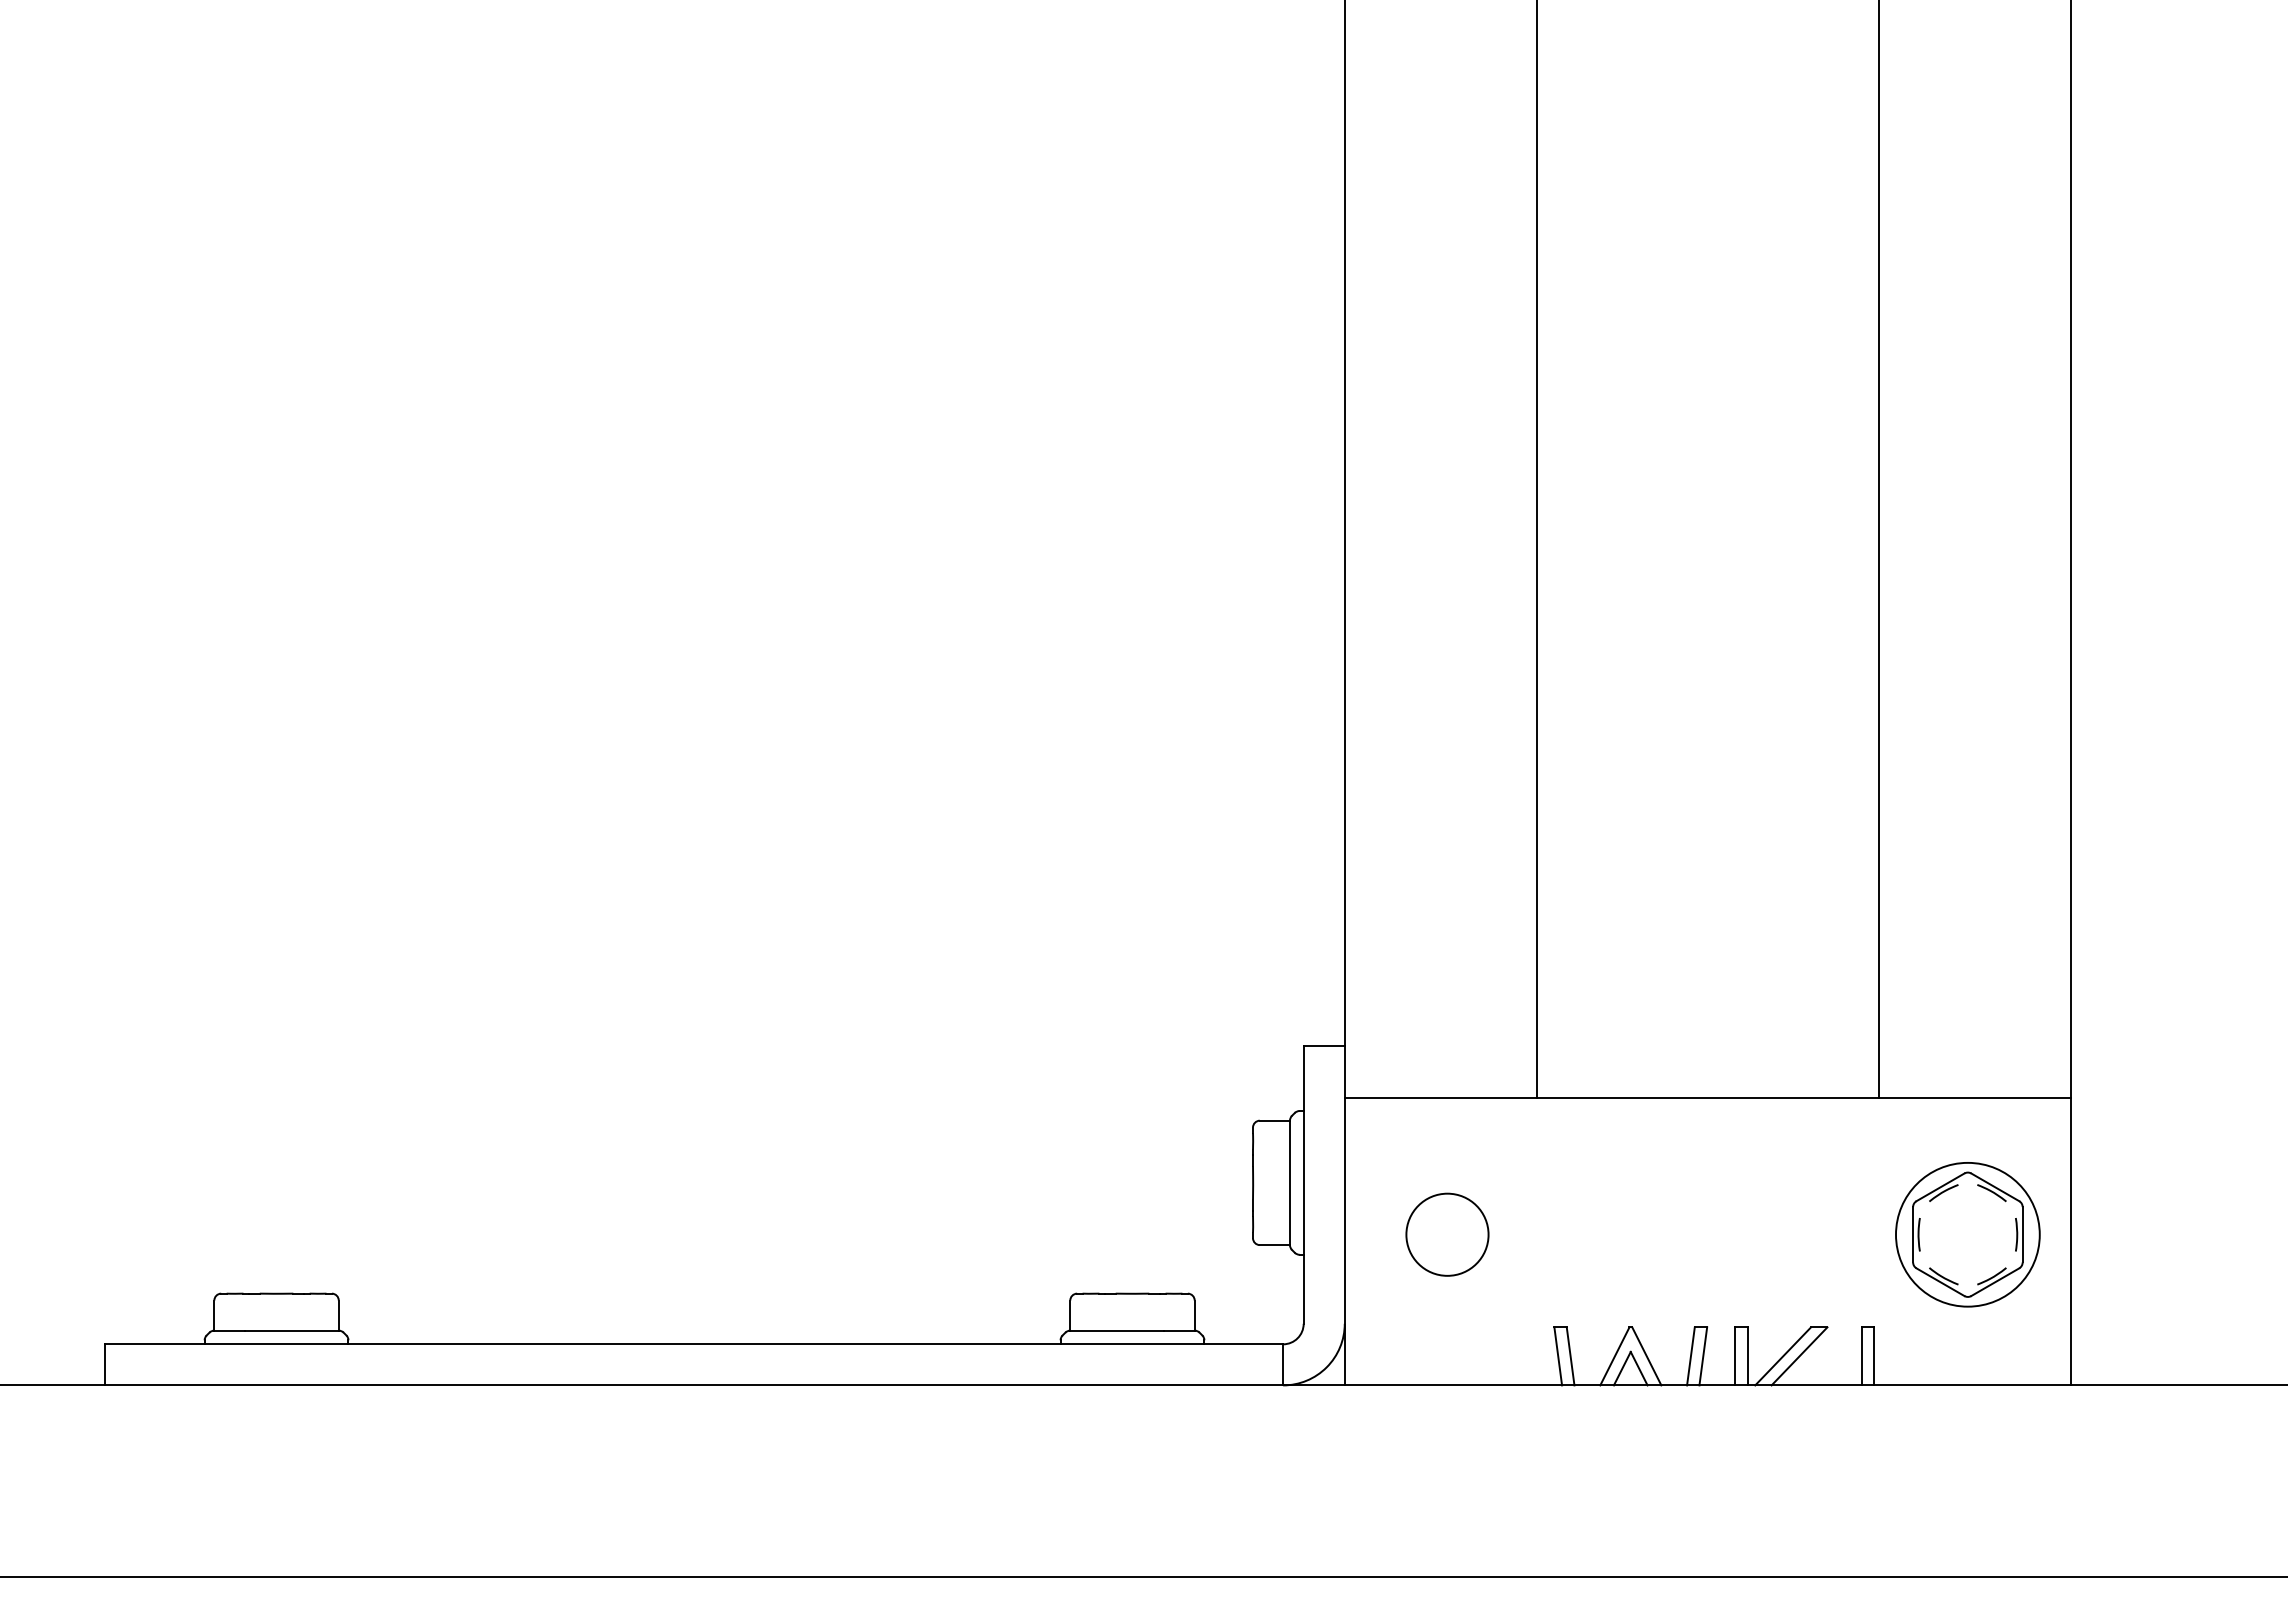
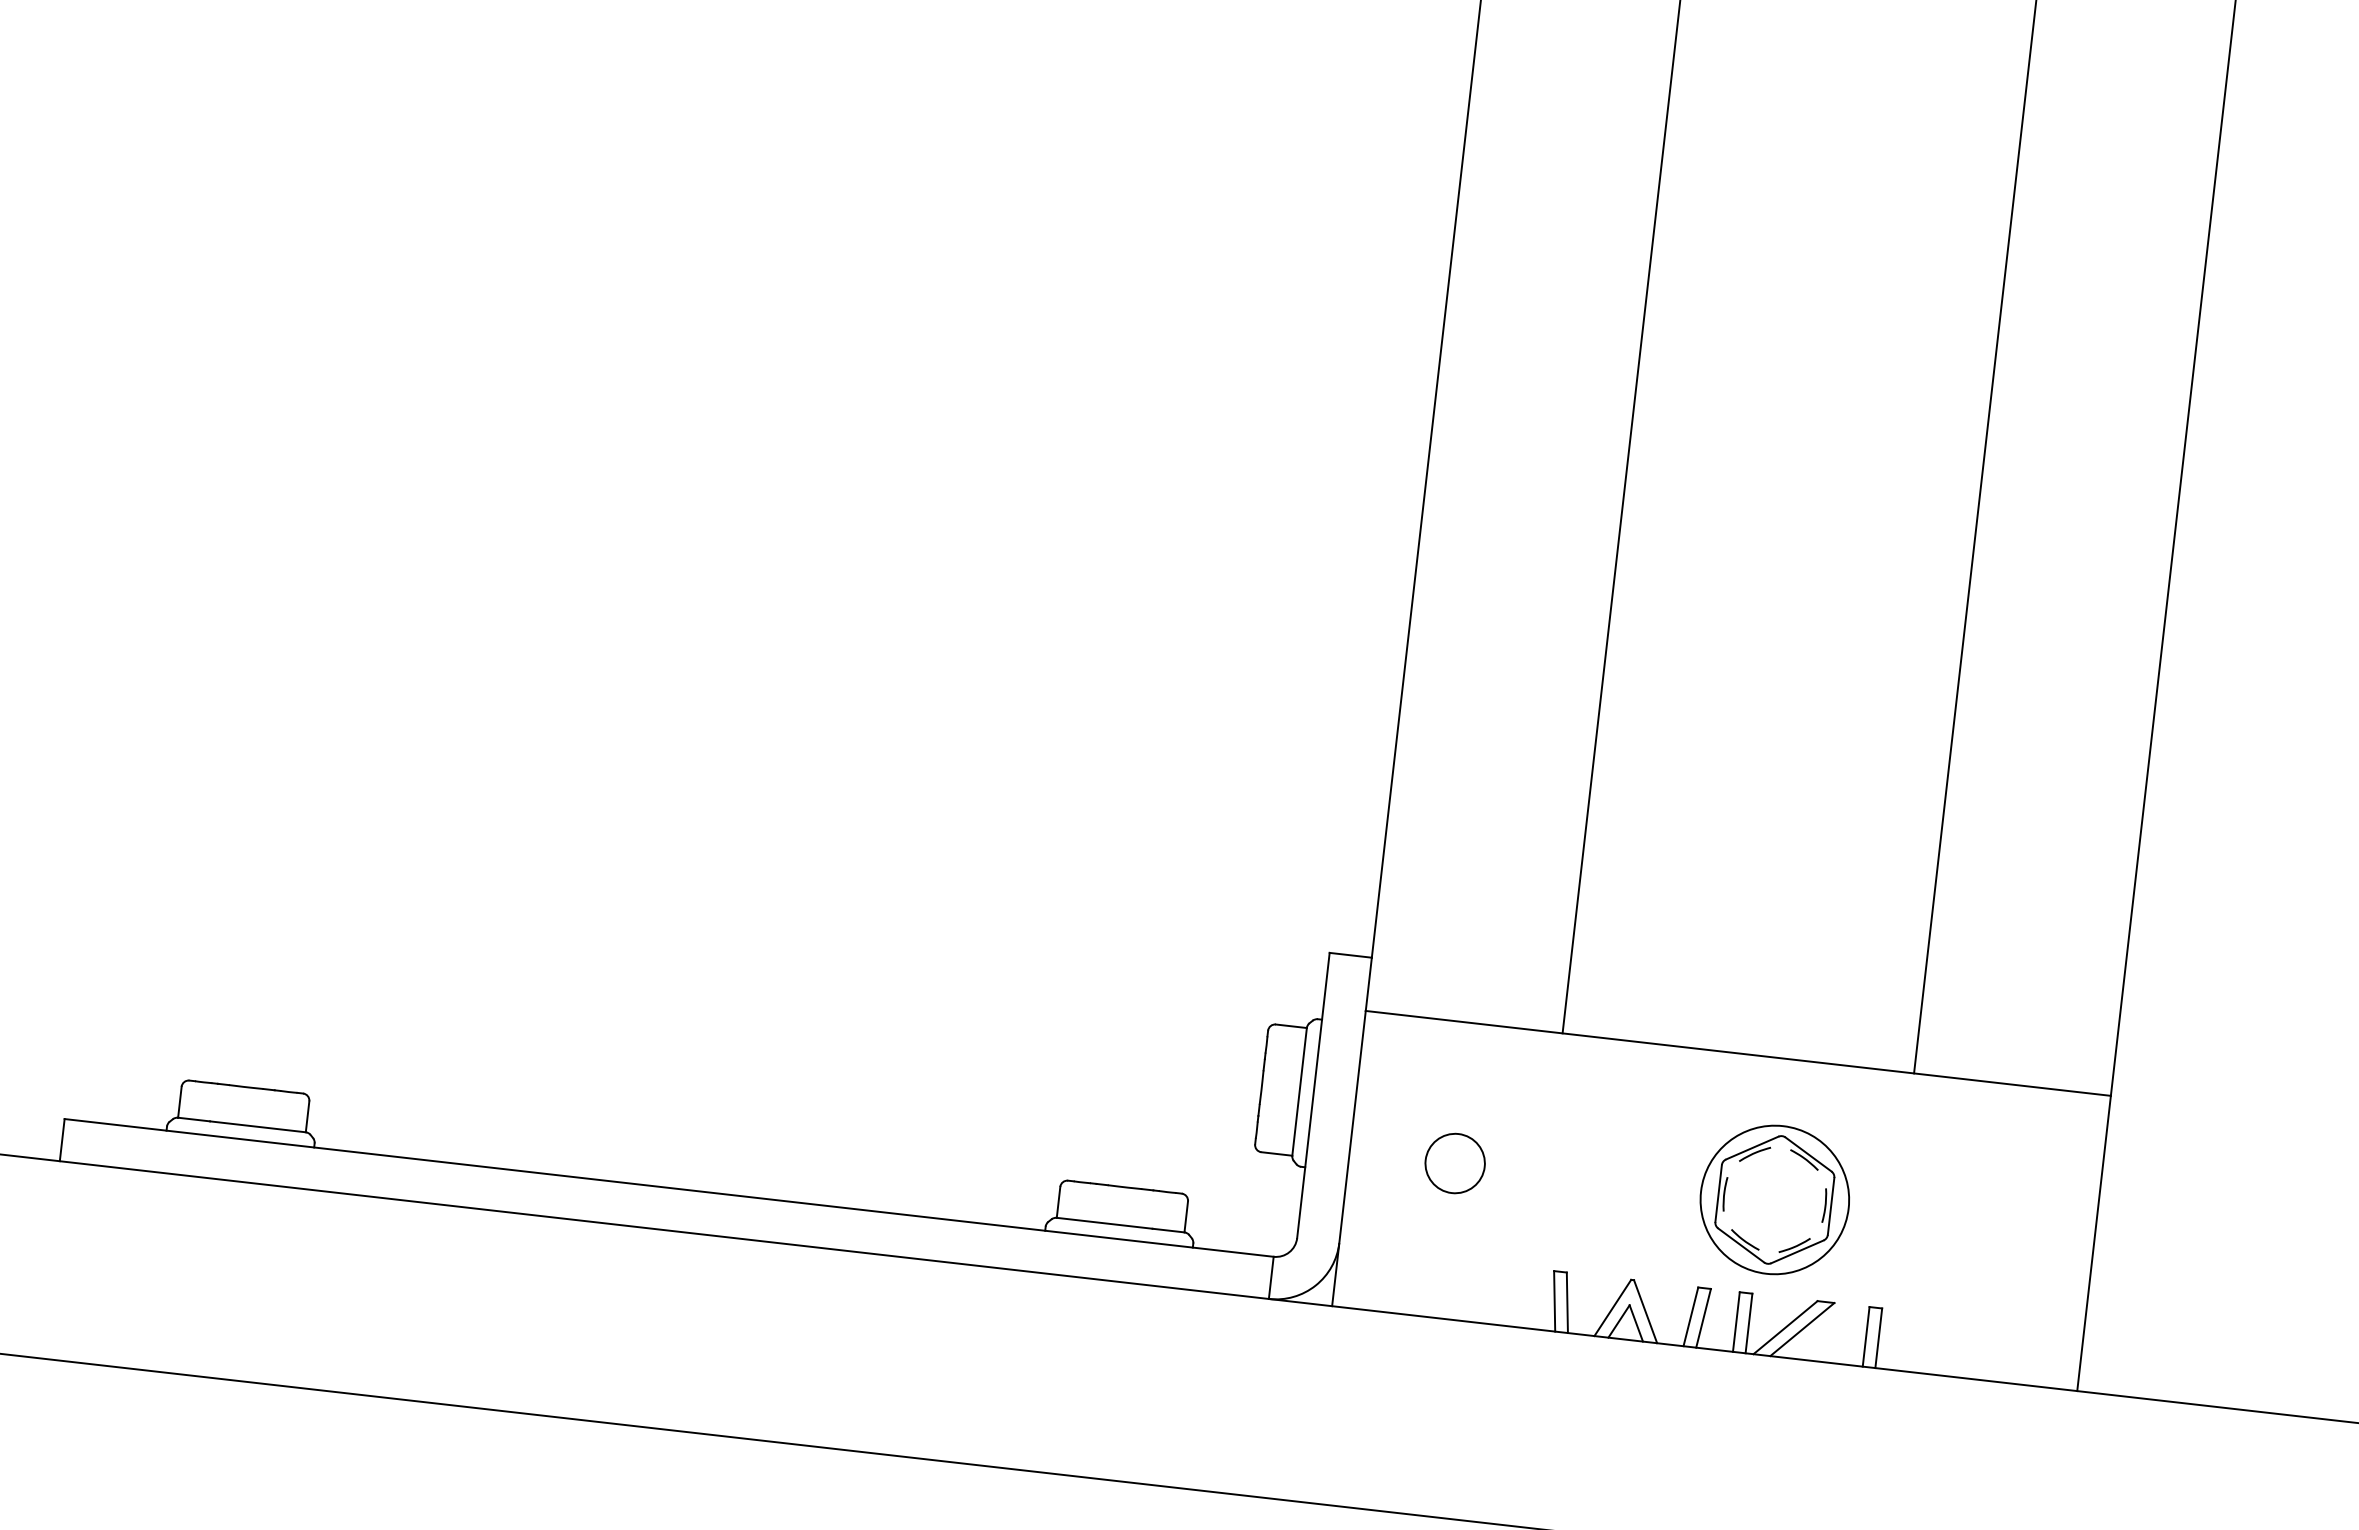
circle: (1447, 1234) -> (1455, 1163), size x0.7
part: (1967, 1234) -> (1774, 1199), moved

